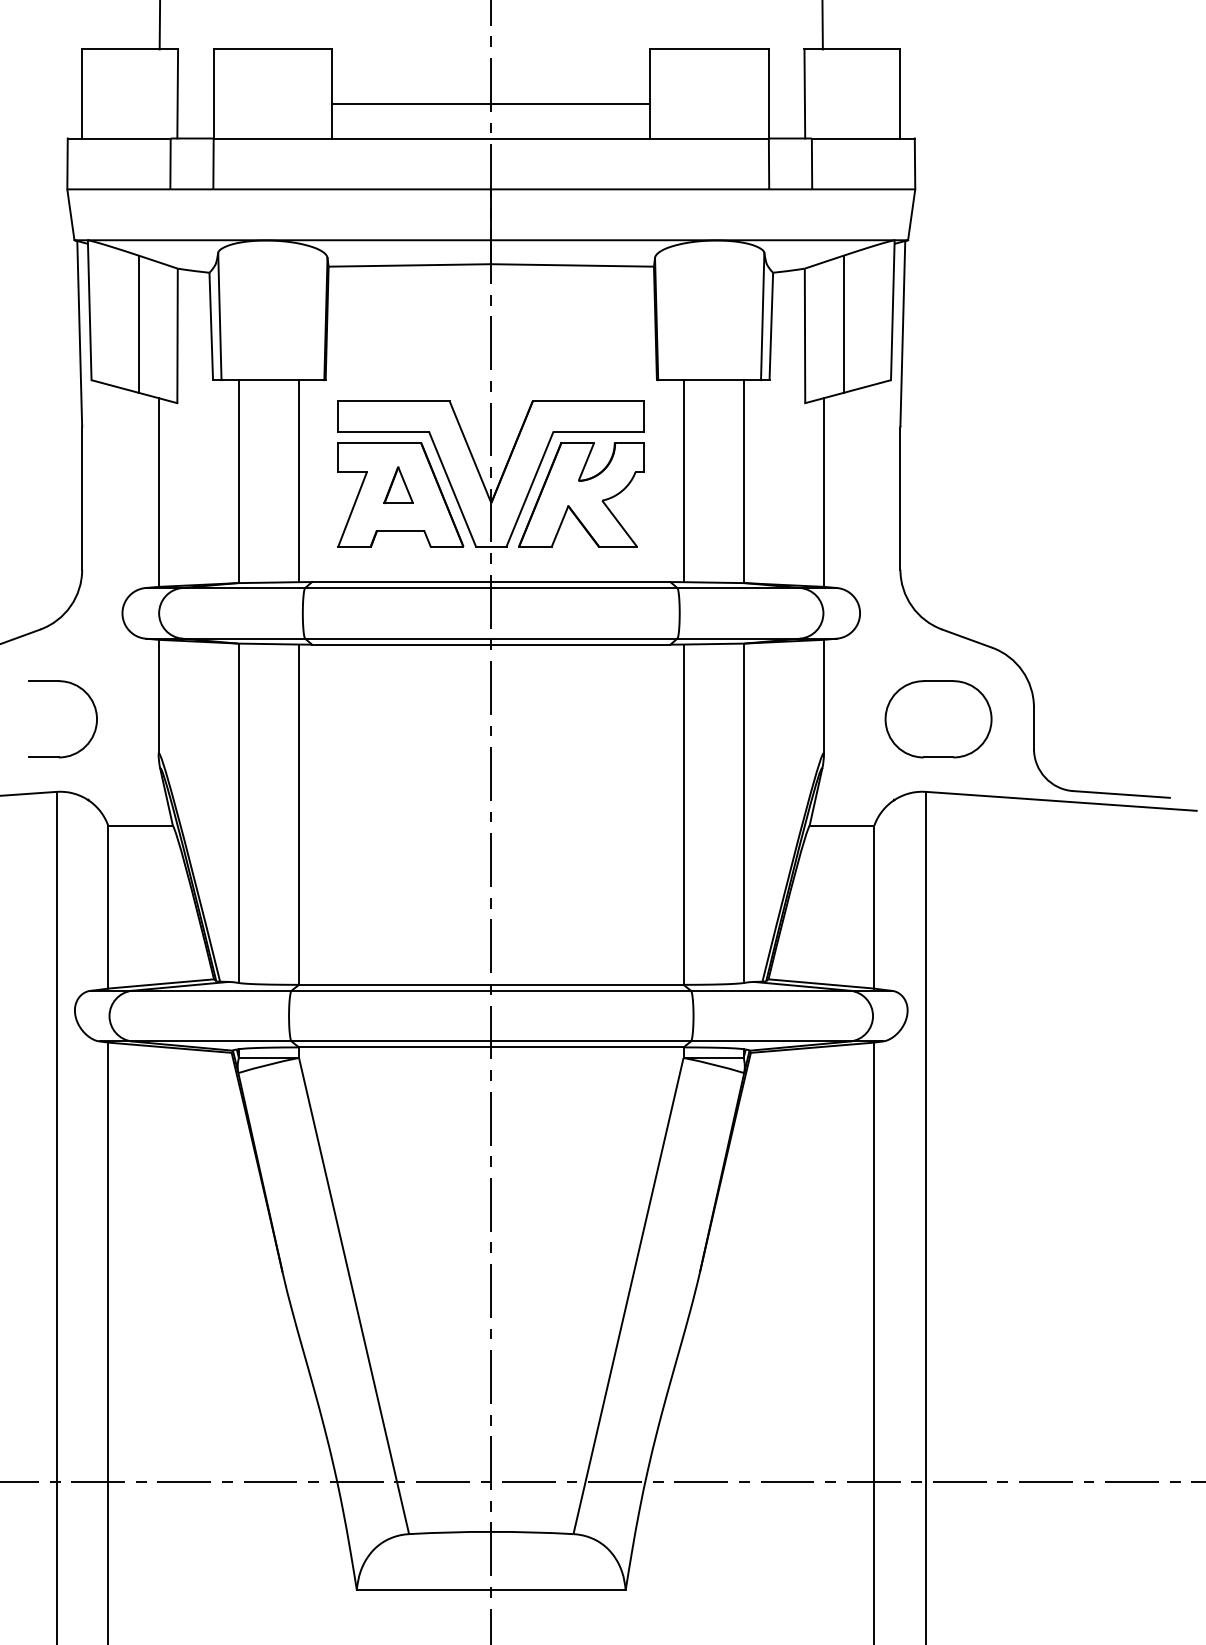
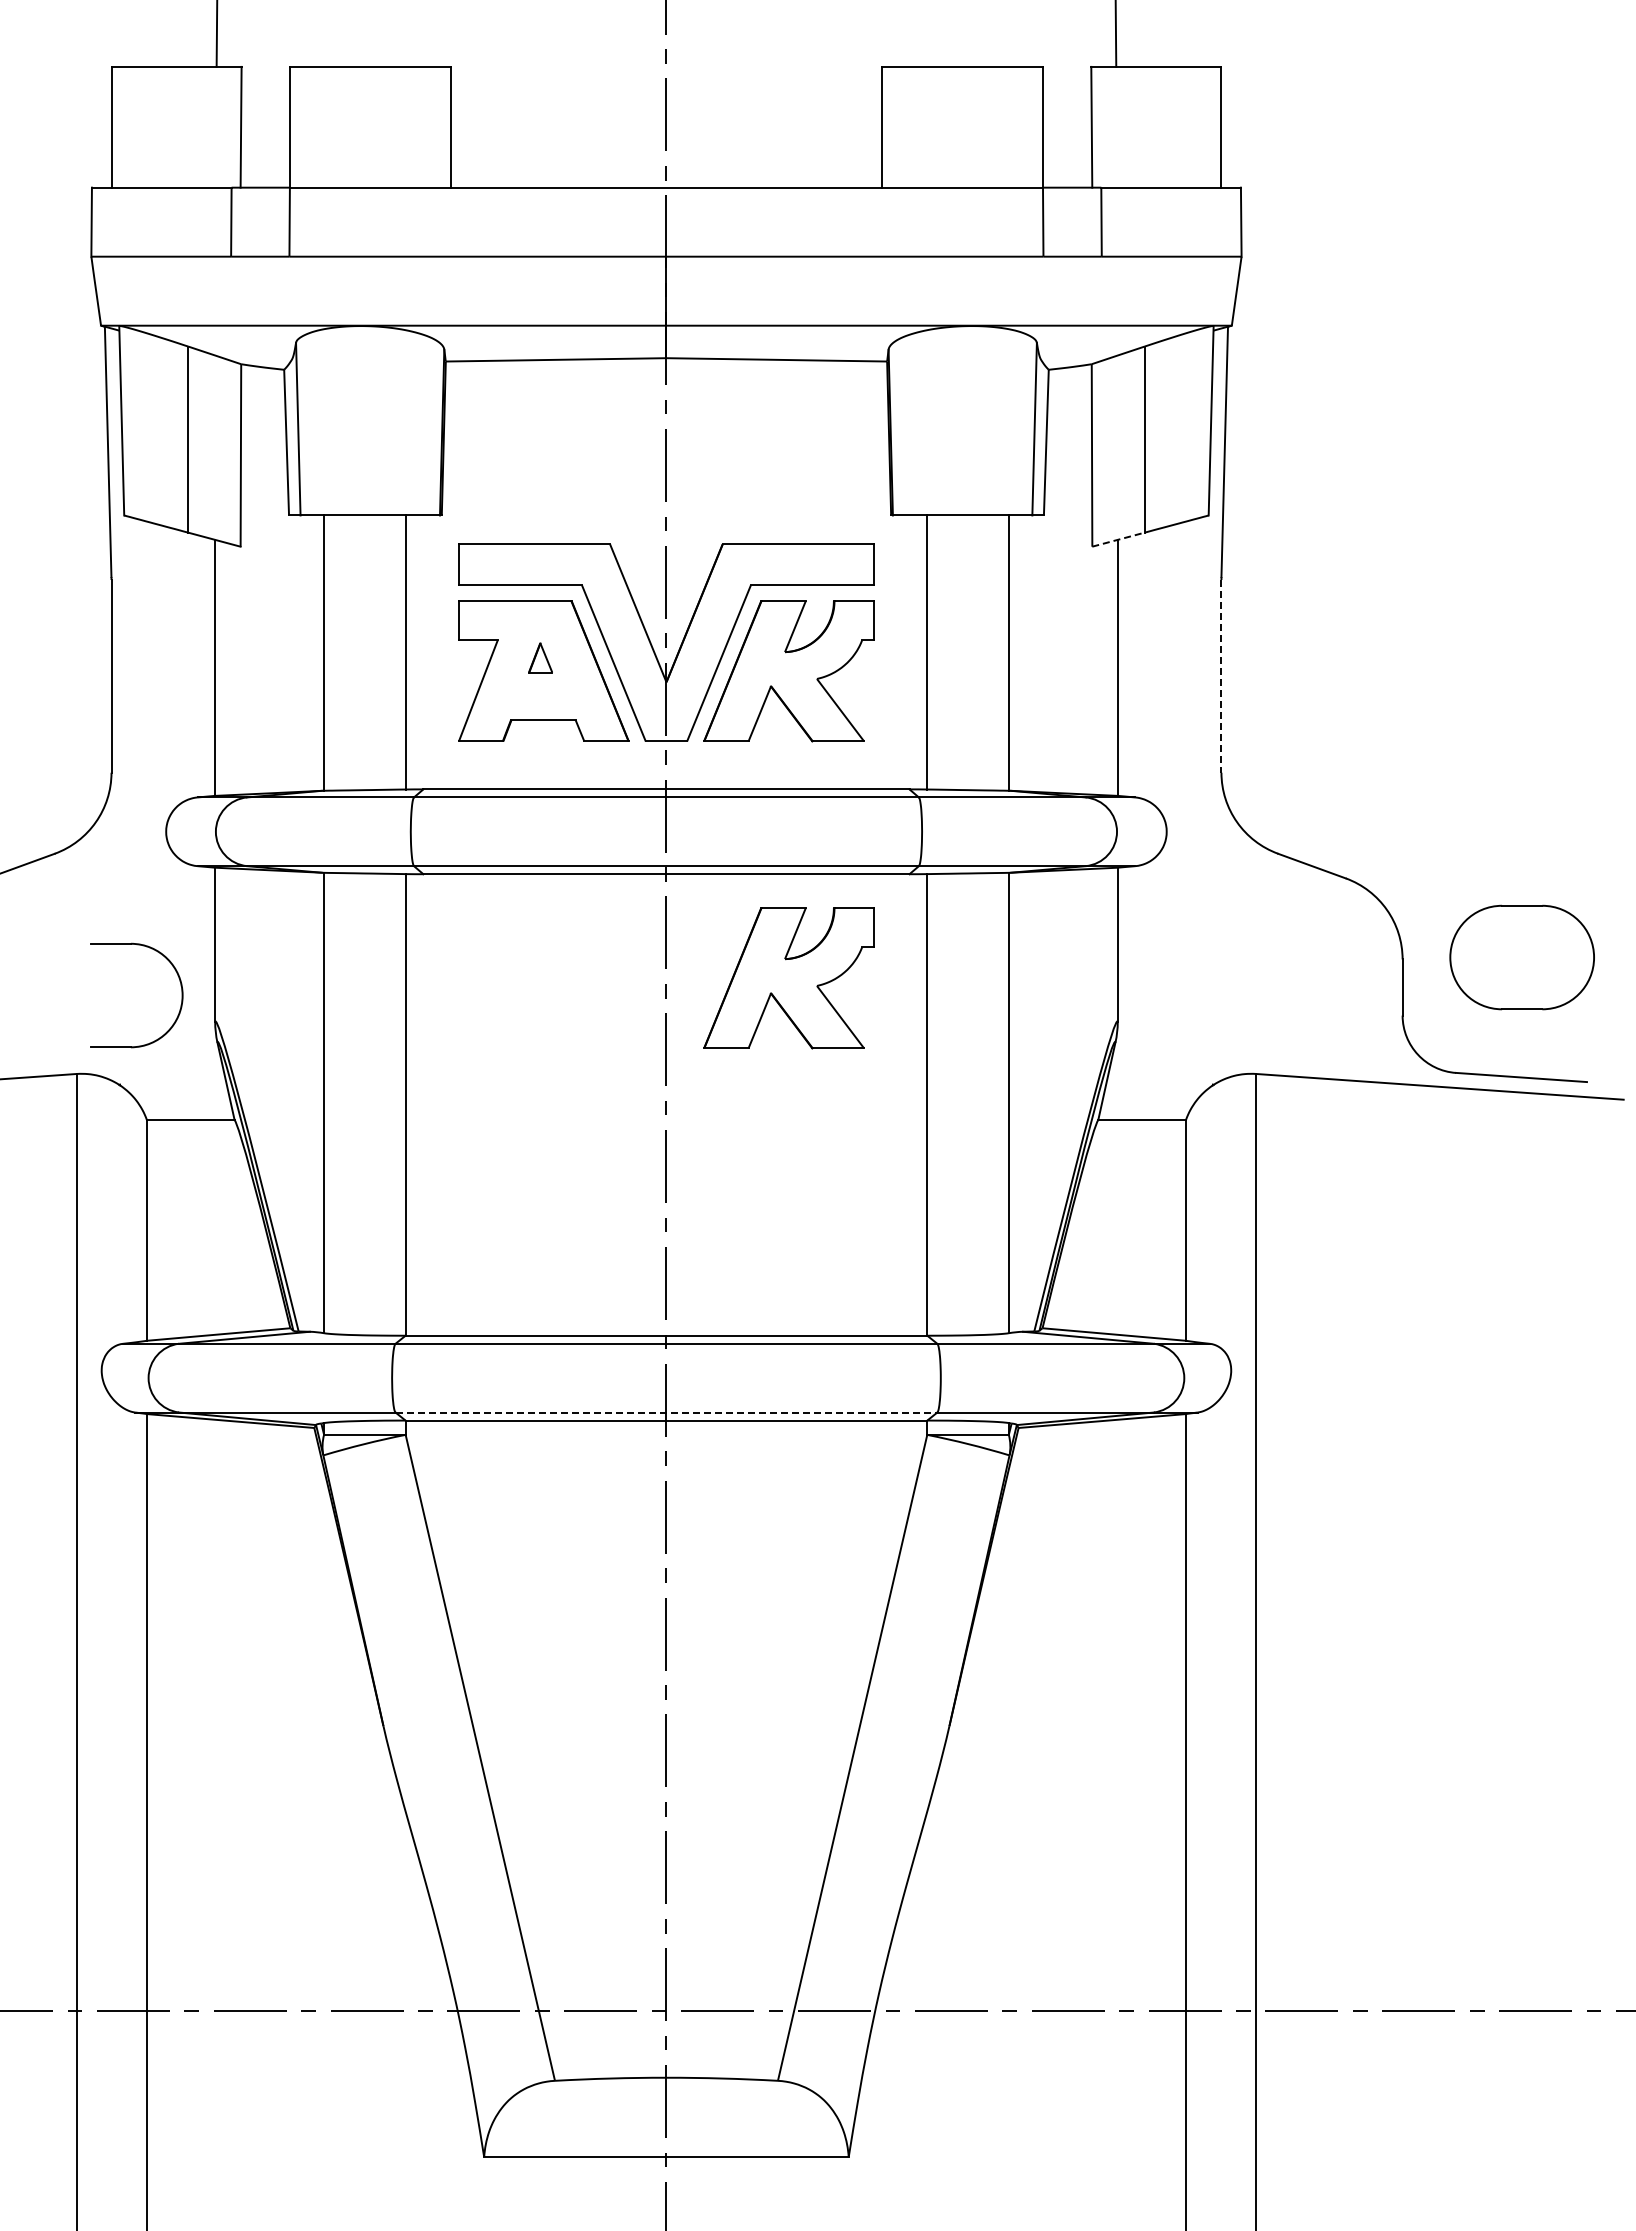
line: (491, 103) -> (666, 140), removed
line: (824, 397) -> (1118, 539), solid -> dashed
part: (398, 484) -> (540, 657), size x0.6
line: (900, 498) -> (1221, 676), solid -> dashed
part: (95, 712) -> (180, 986), moved
part: (938, 719) -> (1521, 957), moved
part: (581, 721) -> (788, 978), added
line: (491, 1041) -> (666, 1412), solid -> dashed

